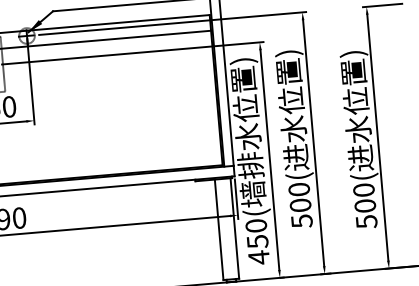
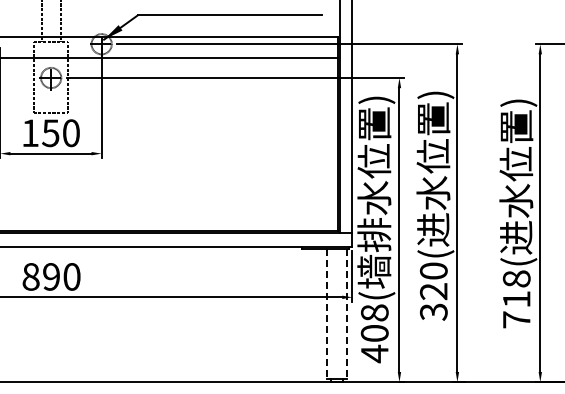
text: (365, 206) -> (516, 299), 500( -> 718(
text: (301, 213) -> (433, 301), 500( -> 320(
line: (235, 228) -> (347, 313), solid -> dashed
line: (218, 229) -> (326, 313), solid -> dashed
text: (256, 234) -> (374, 323), 450( -> 408(

